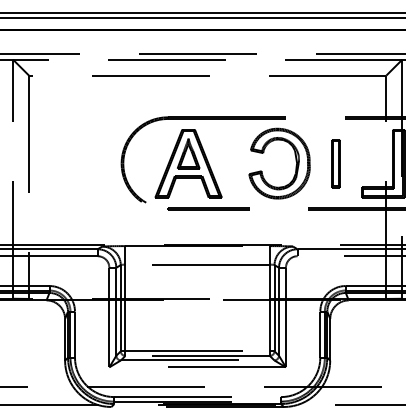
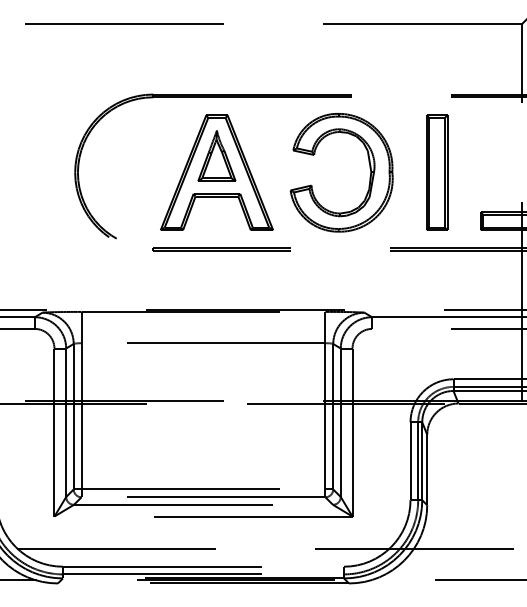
part: (188, 163) -> (216, 172), moved
part: (335, 163) -> (436, 172), size x1.43

